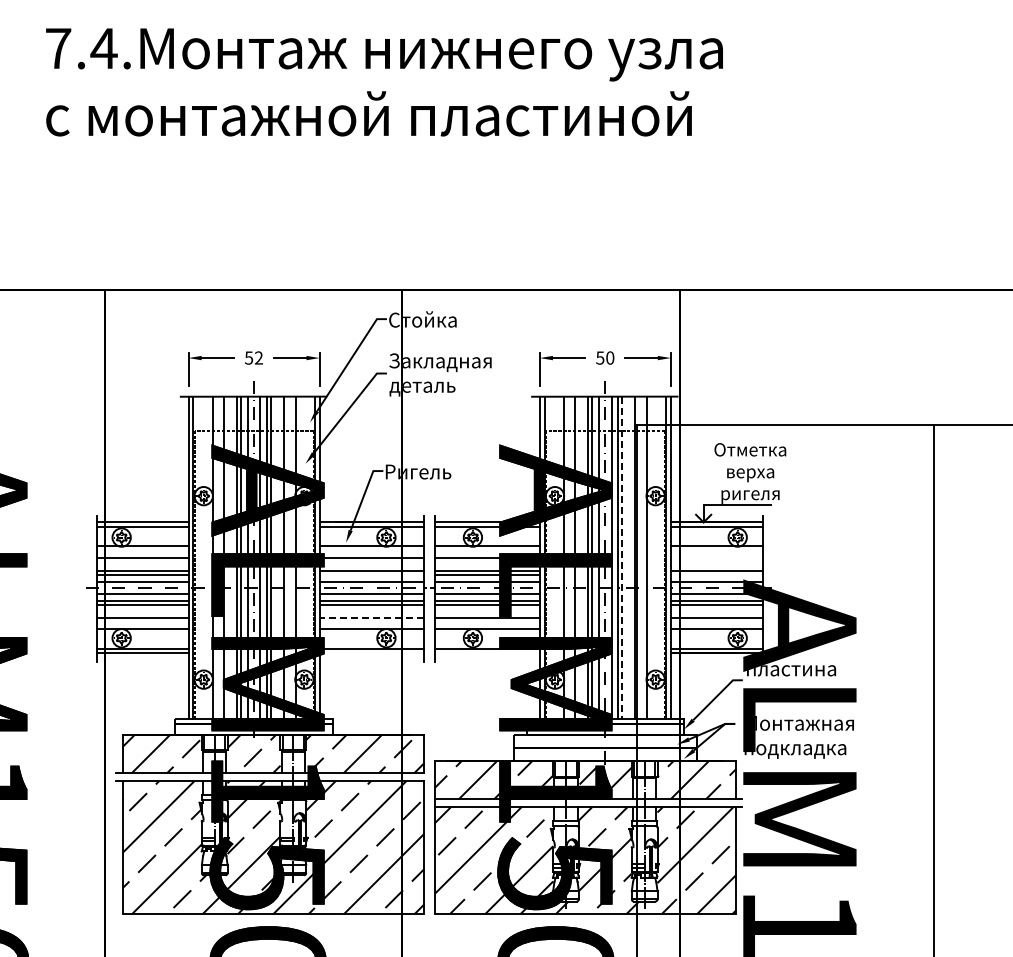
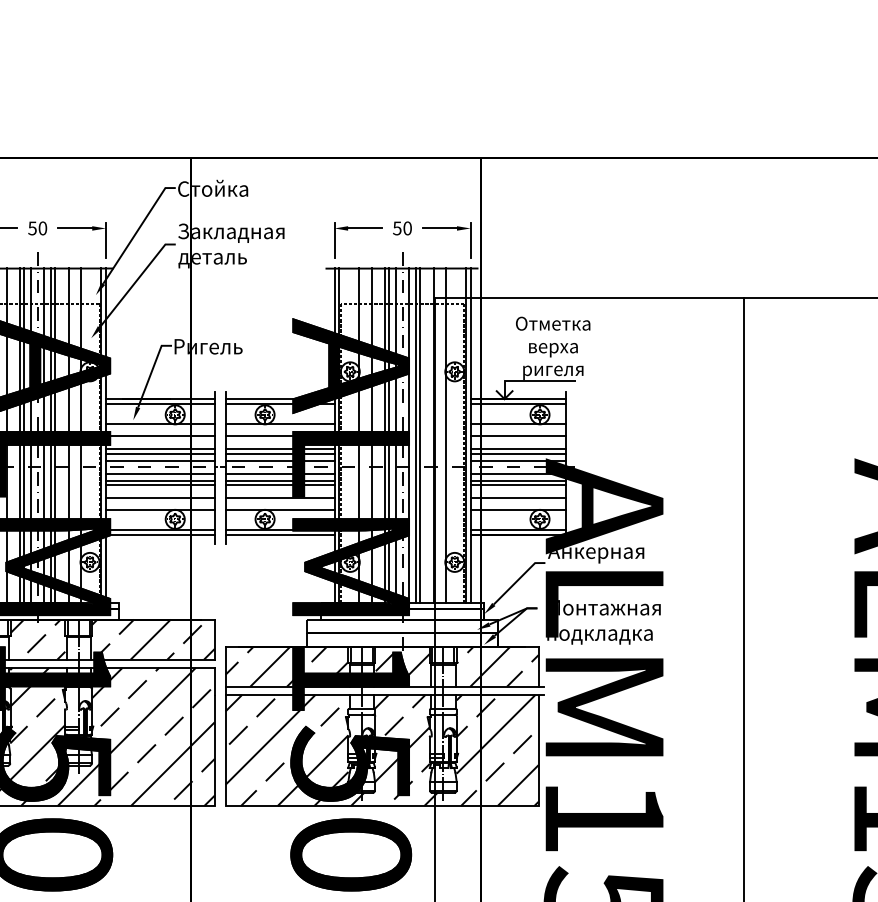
text: (259, 357) -> (43, 227), 52 -> 50
line: (622, 558) -> (420, 436), dashed -> solid
line: (716, 558) -> (517, 436), added
line: (371, 574) -> (159, 453), added
line: (716, 574) -> (517, 453), added
line: (371, 617) -> (159, 497), dashed -> solid
line: (371, 653) -> (159, 535), added
line: (486, 653) -> (279, 535), added
text: (791, 672) -> (595, 554), пластина -> Анкерная

